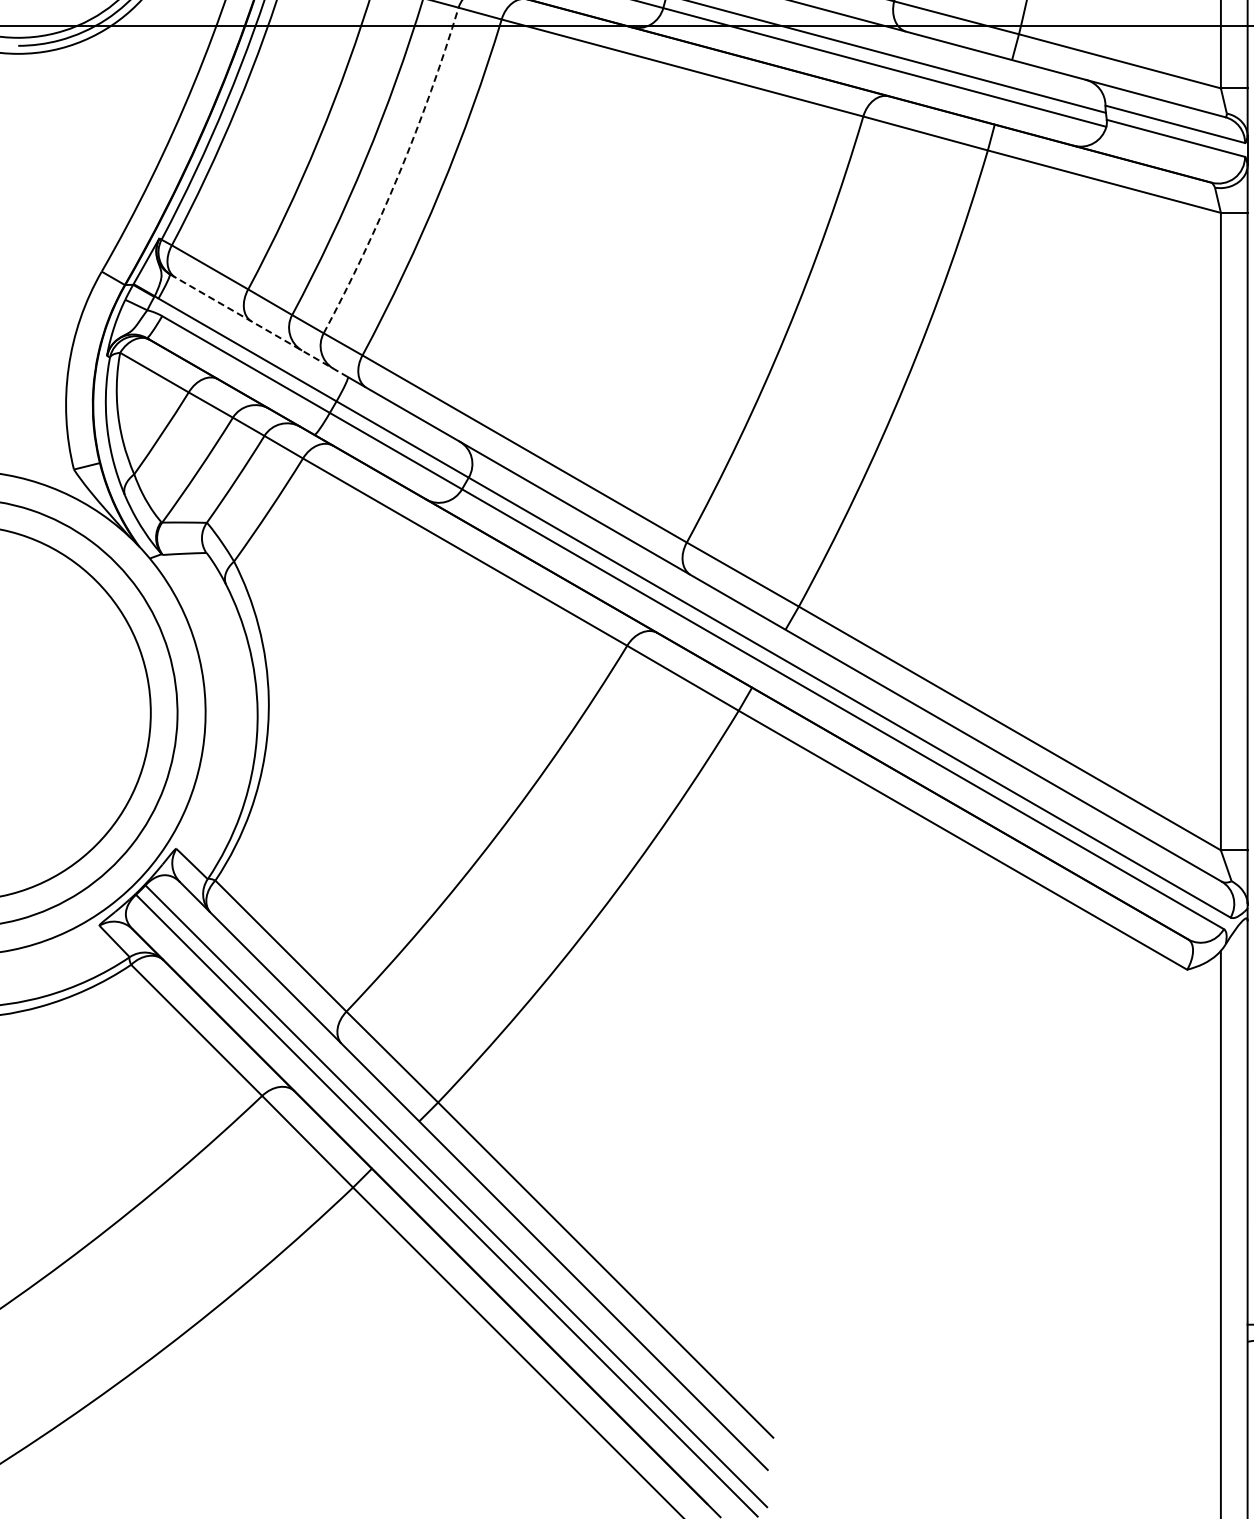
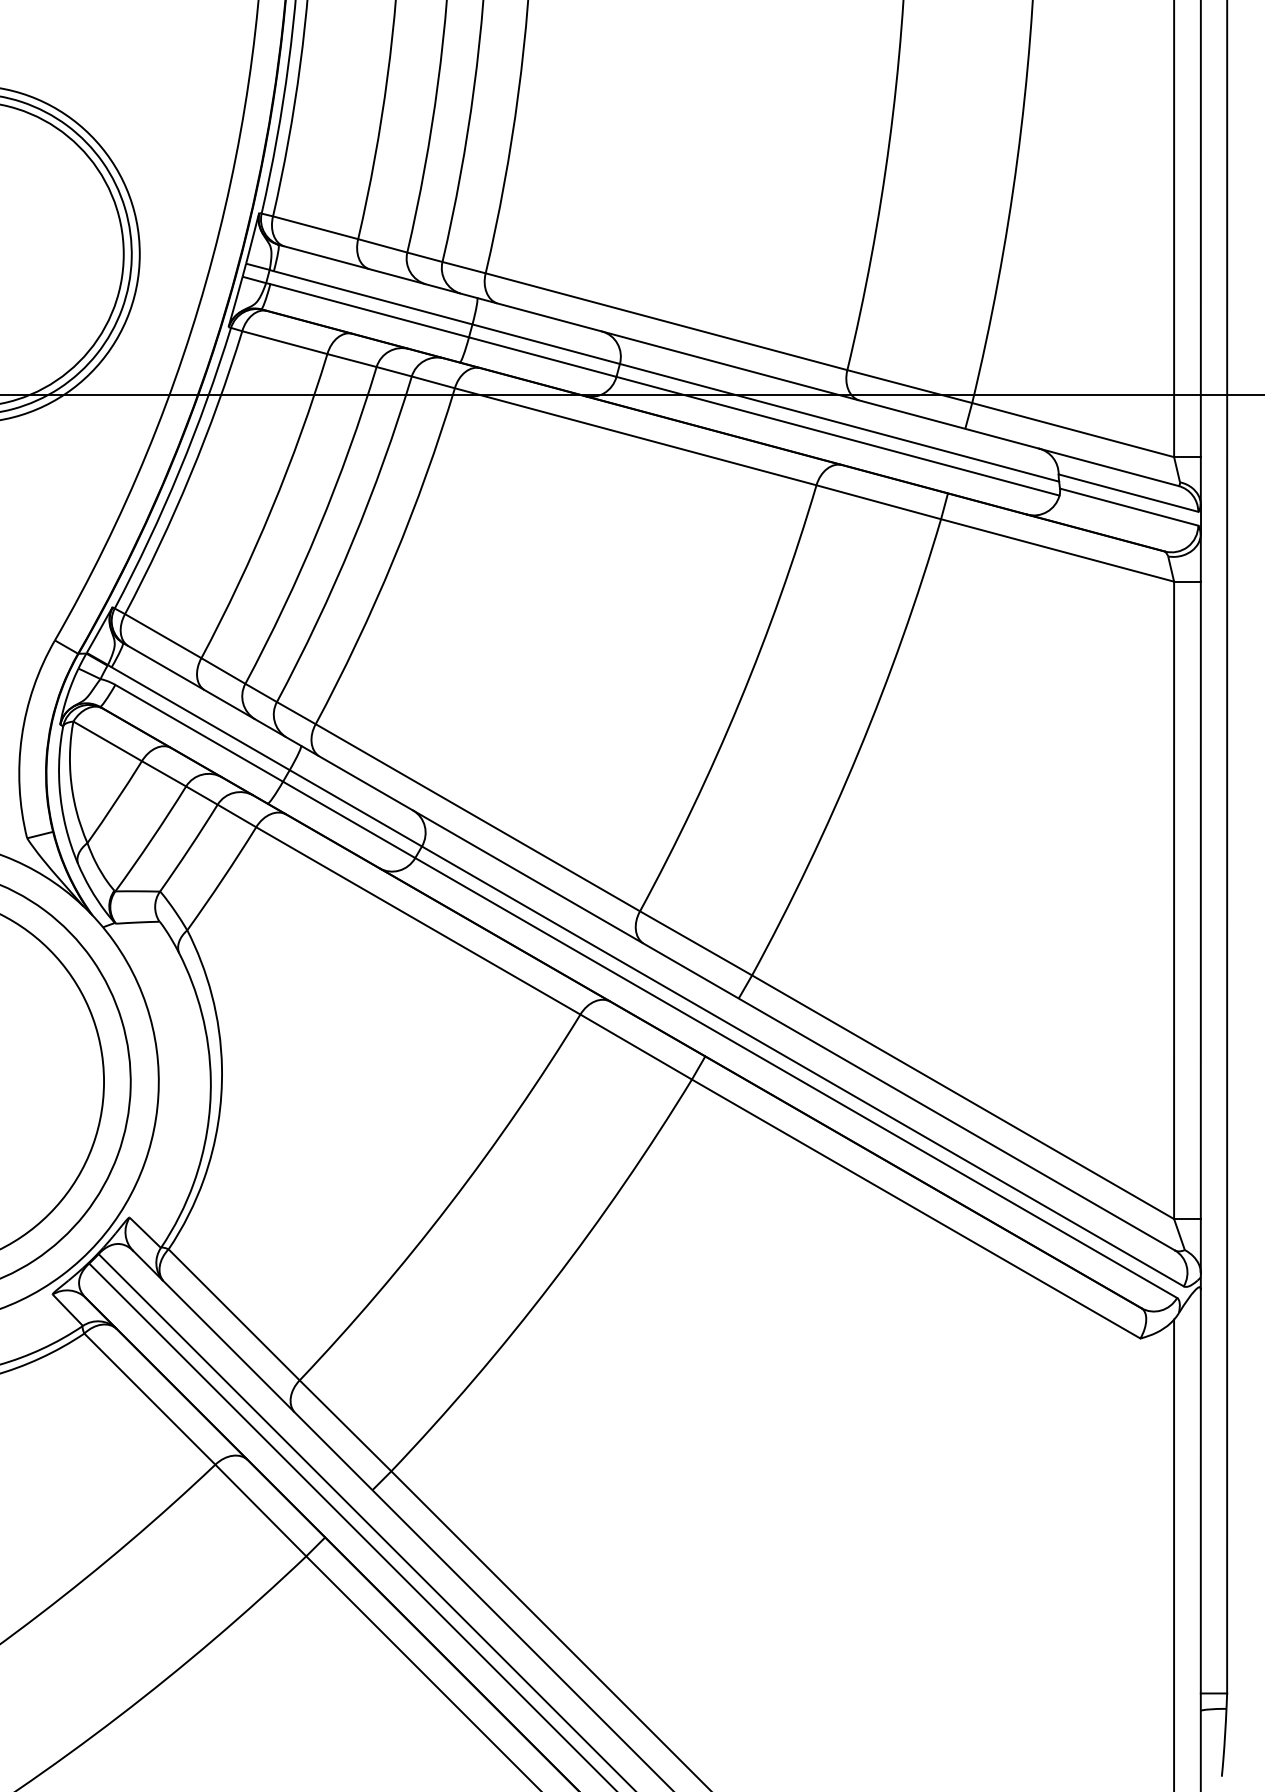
arc: (399, 173) -> (352, 542), dashed -> solid
line: (259, 325) -> (212, 694), dashed -> solid

